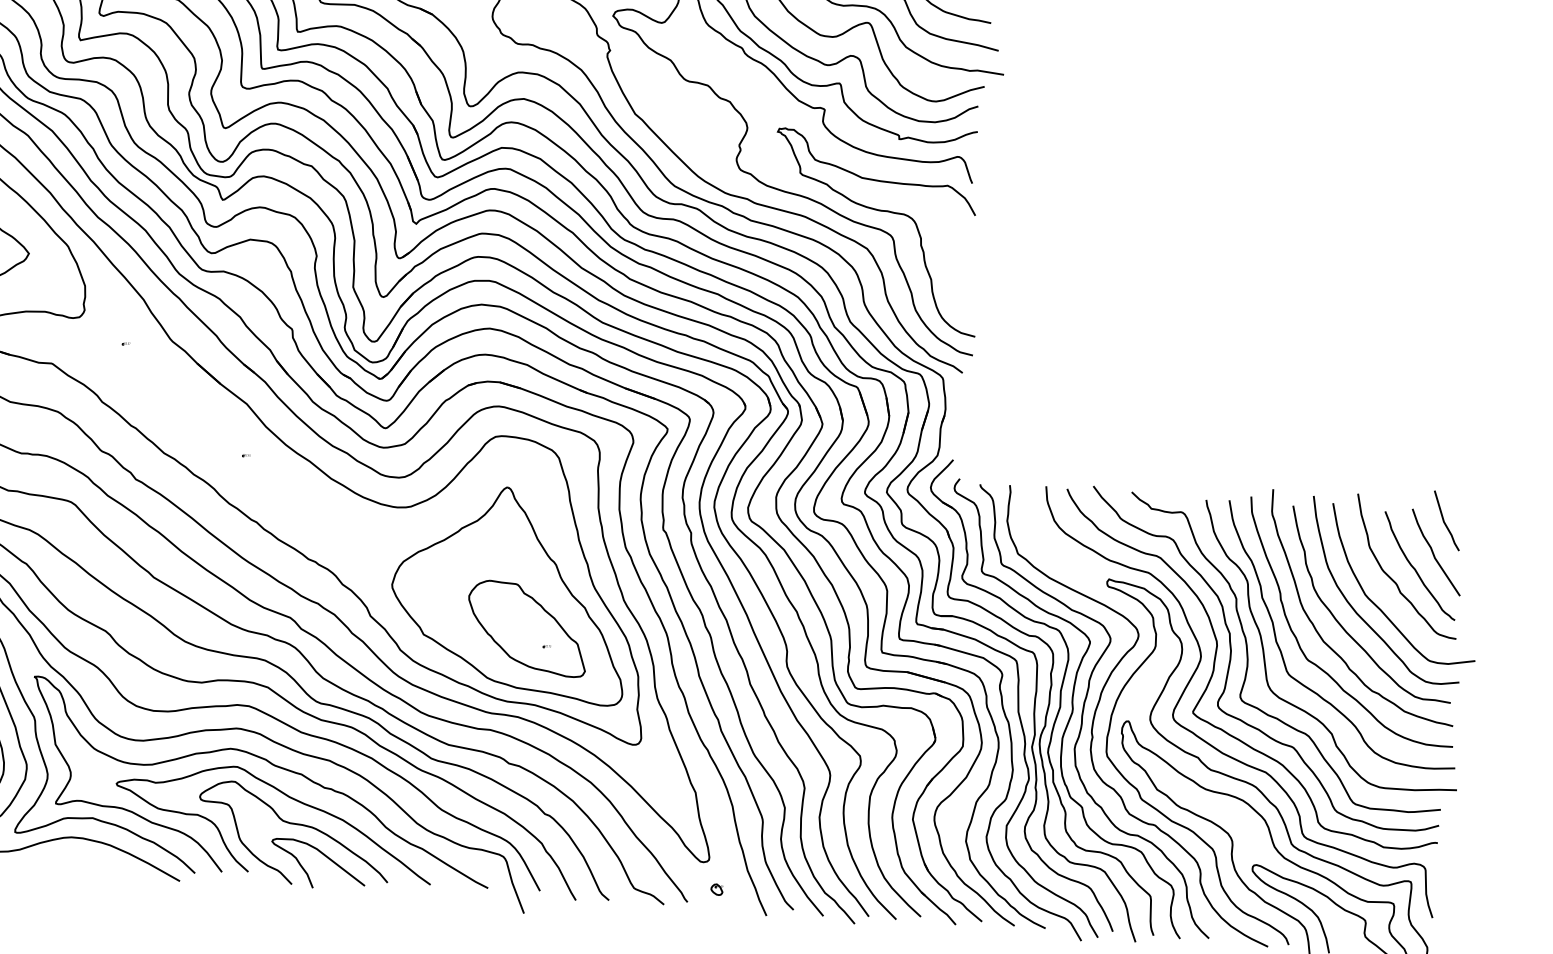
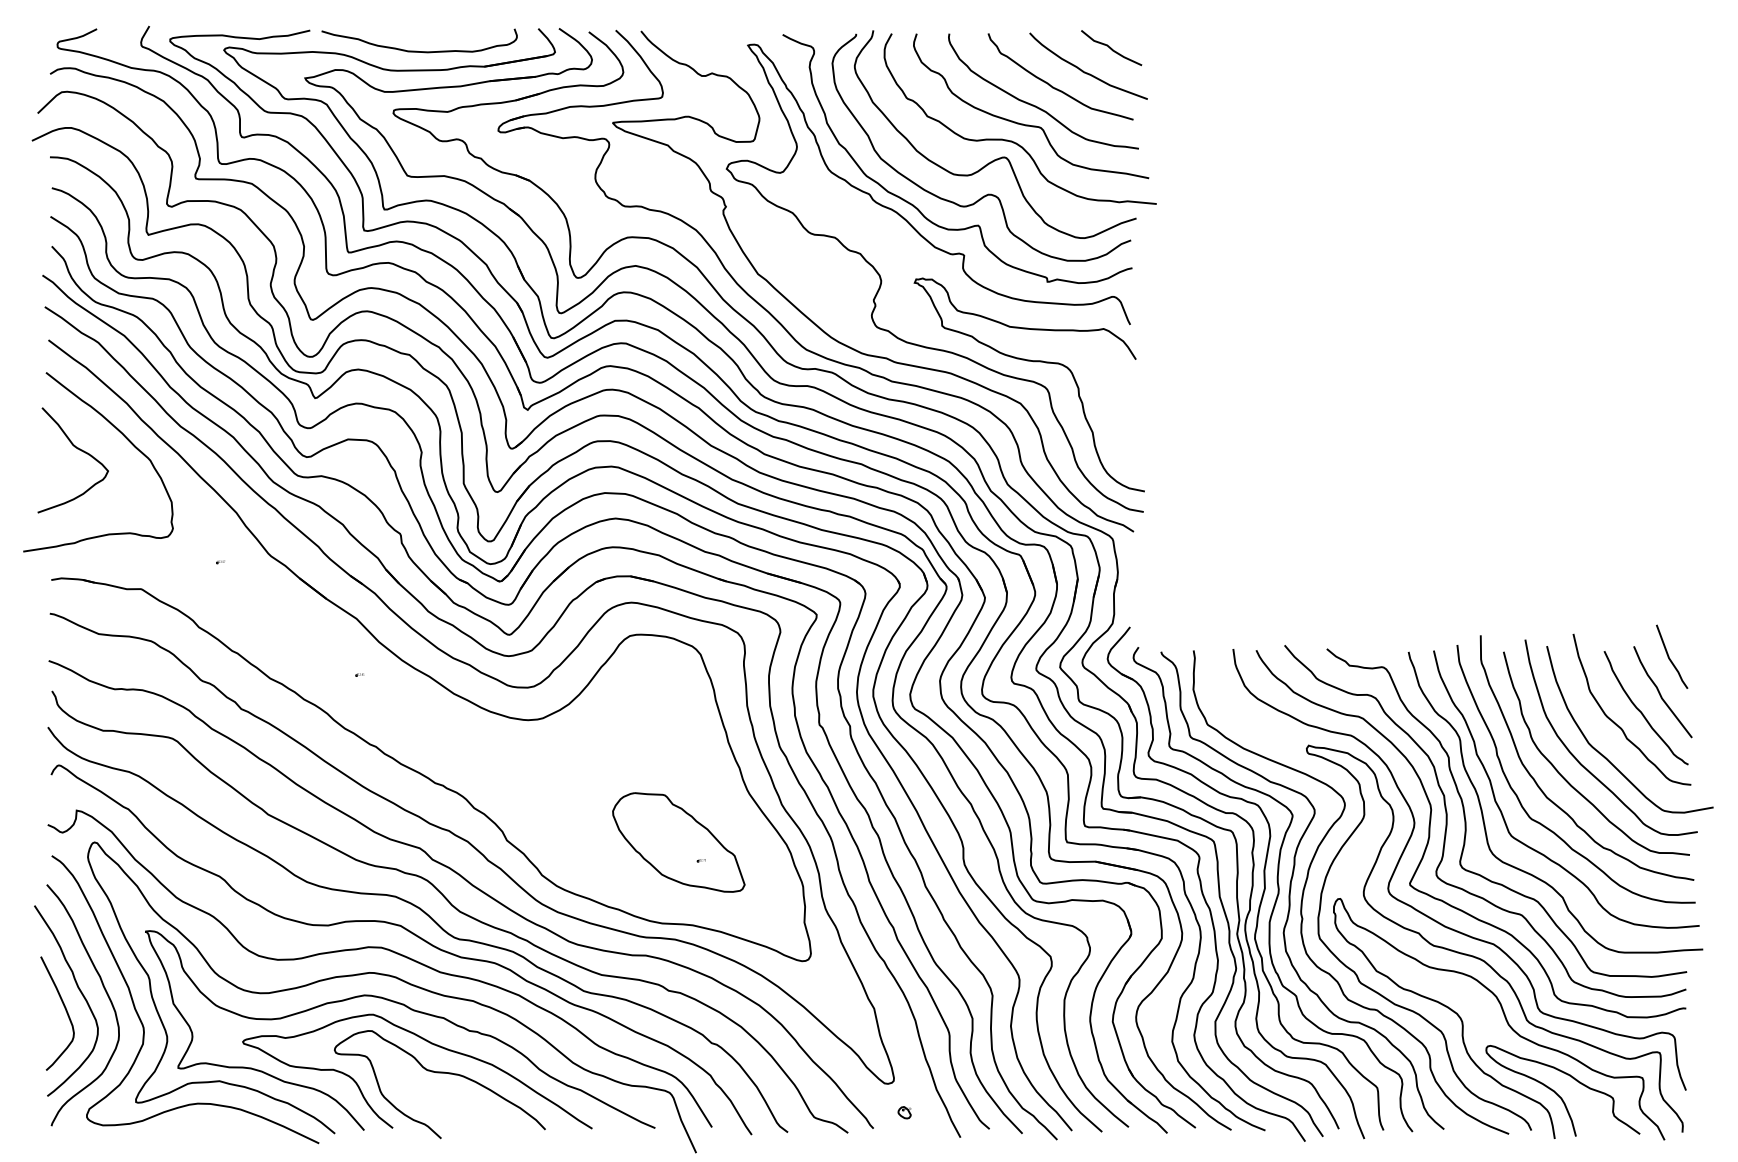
part: (510, 593) -> (657, 805), removed
curve: (324, 856) -> (474, 1105), removed

